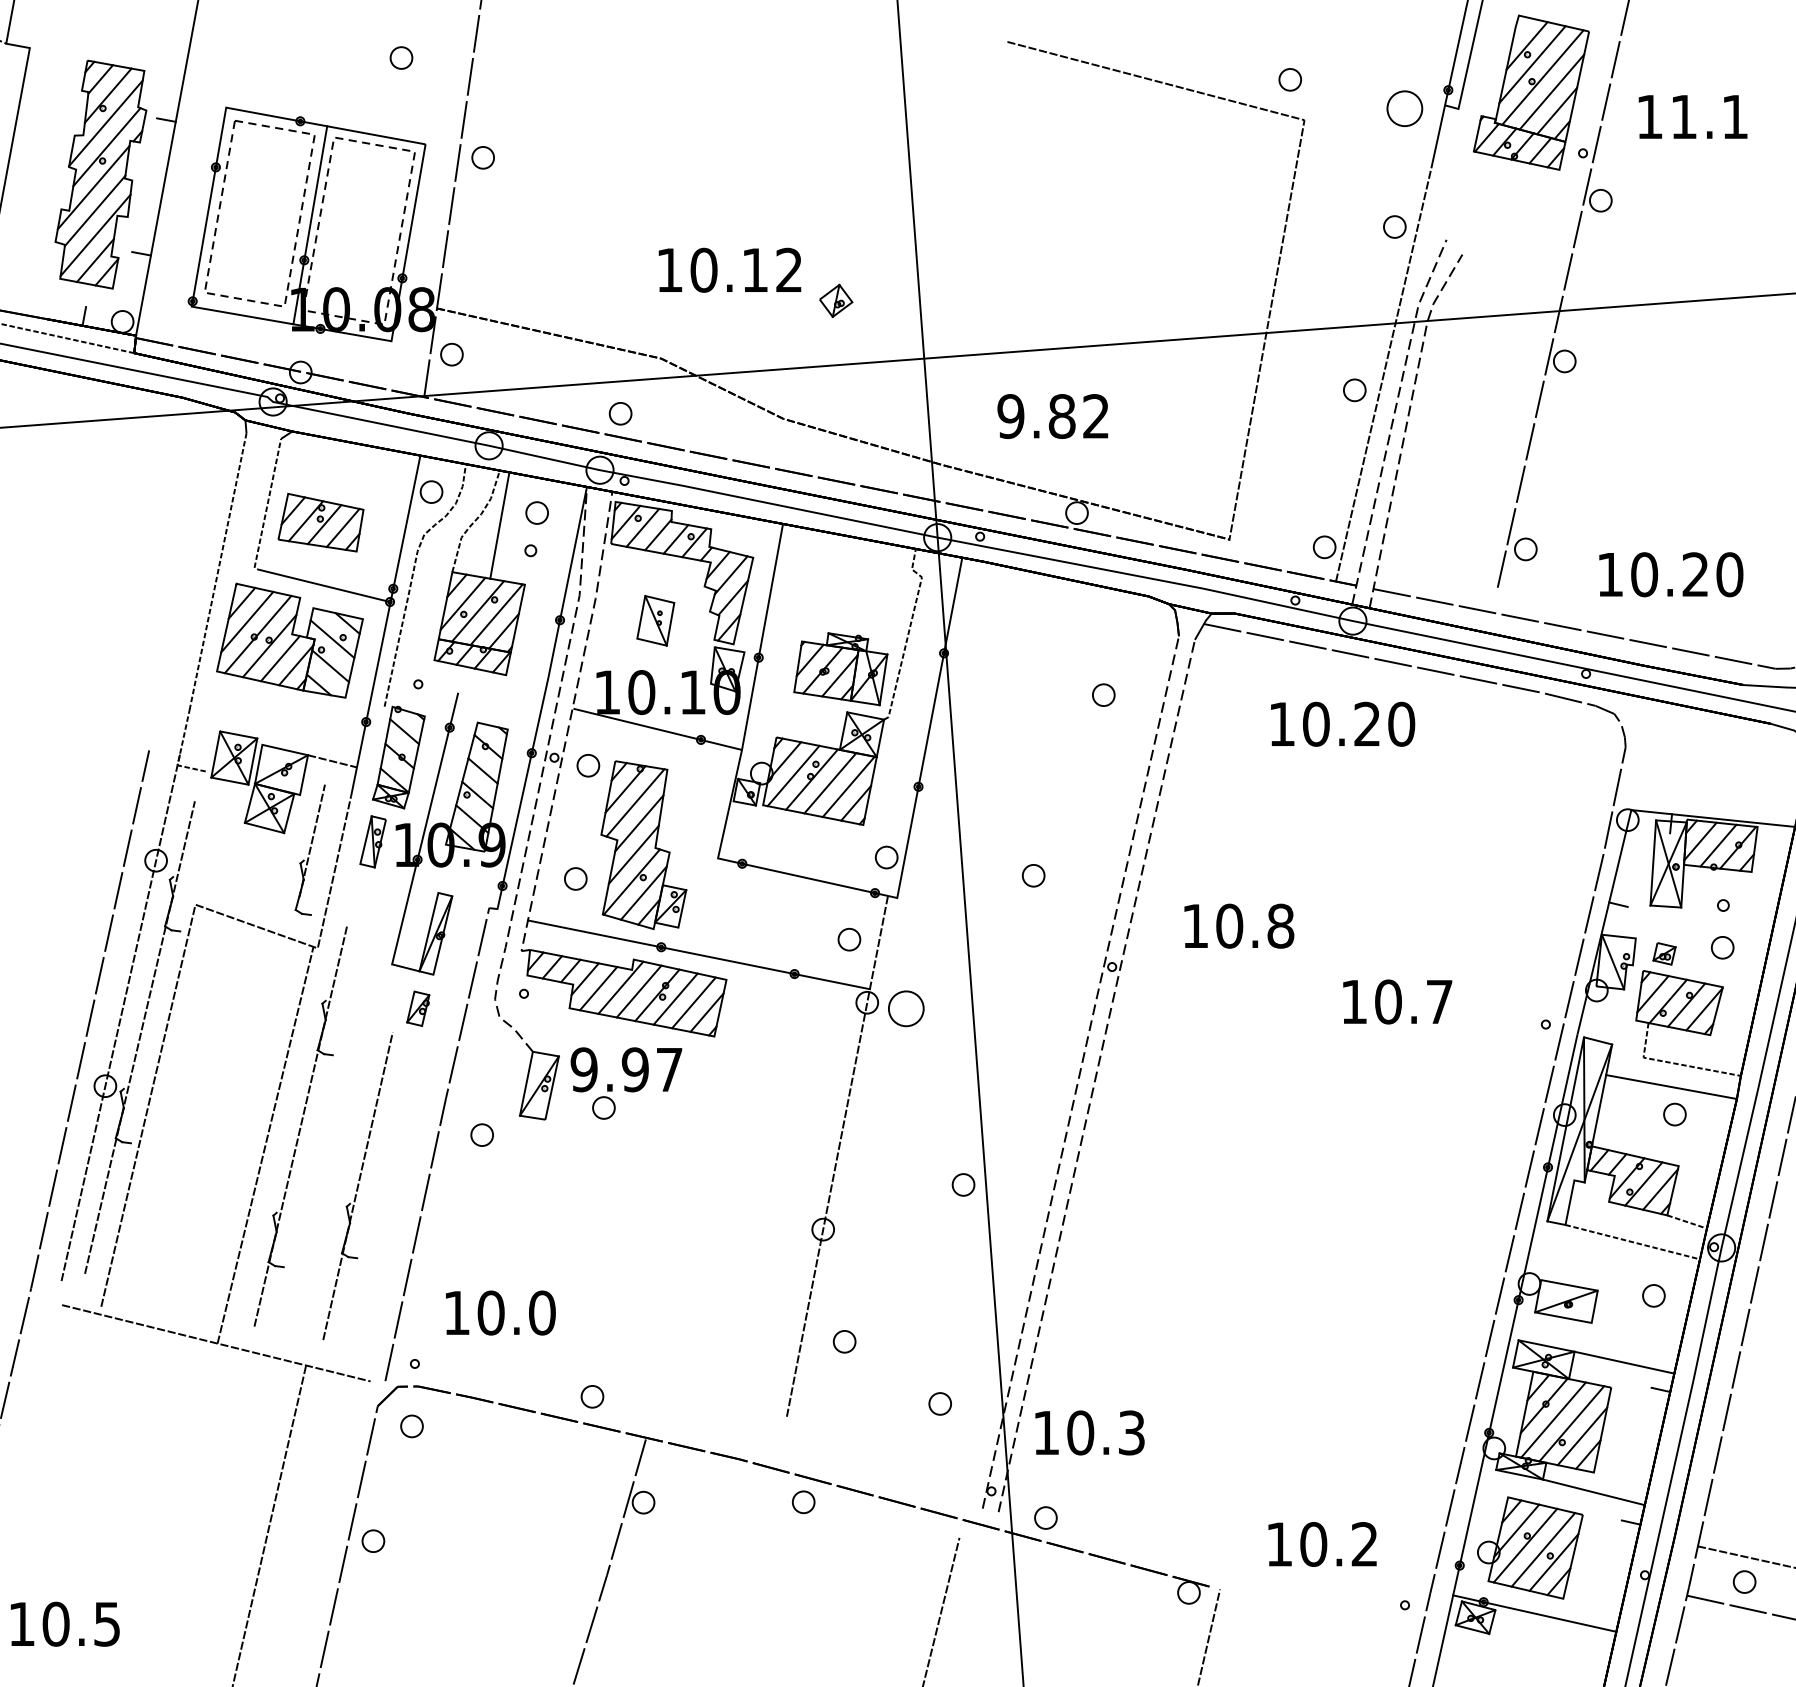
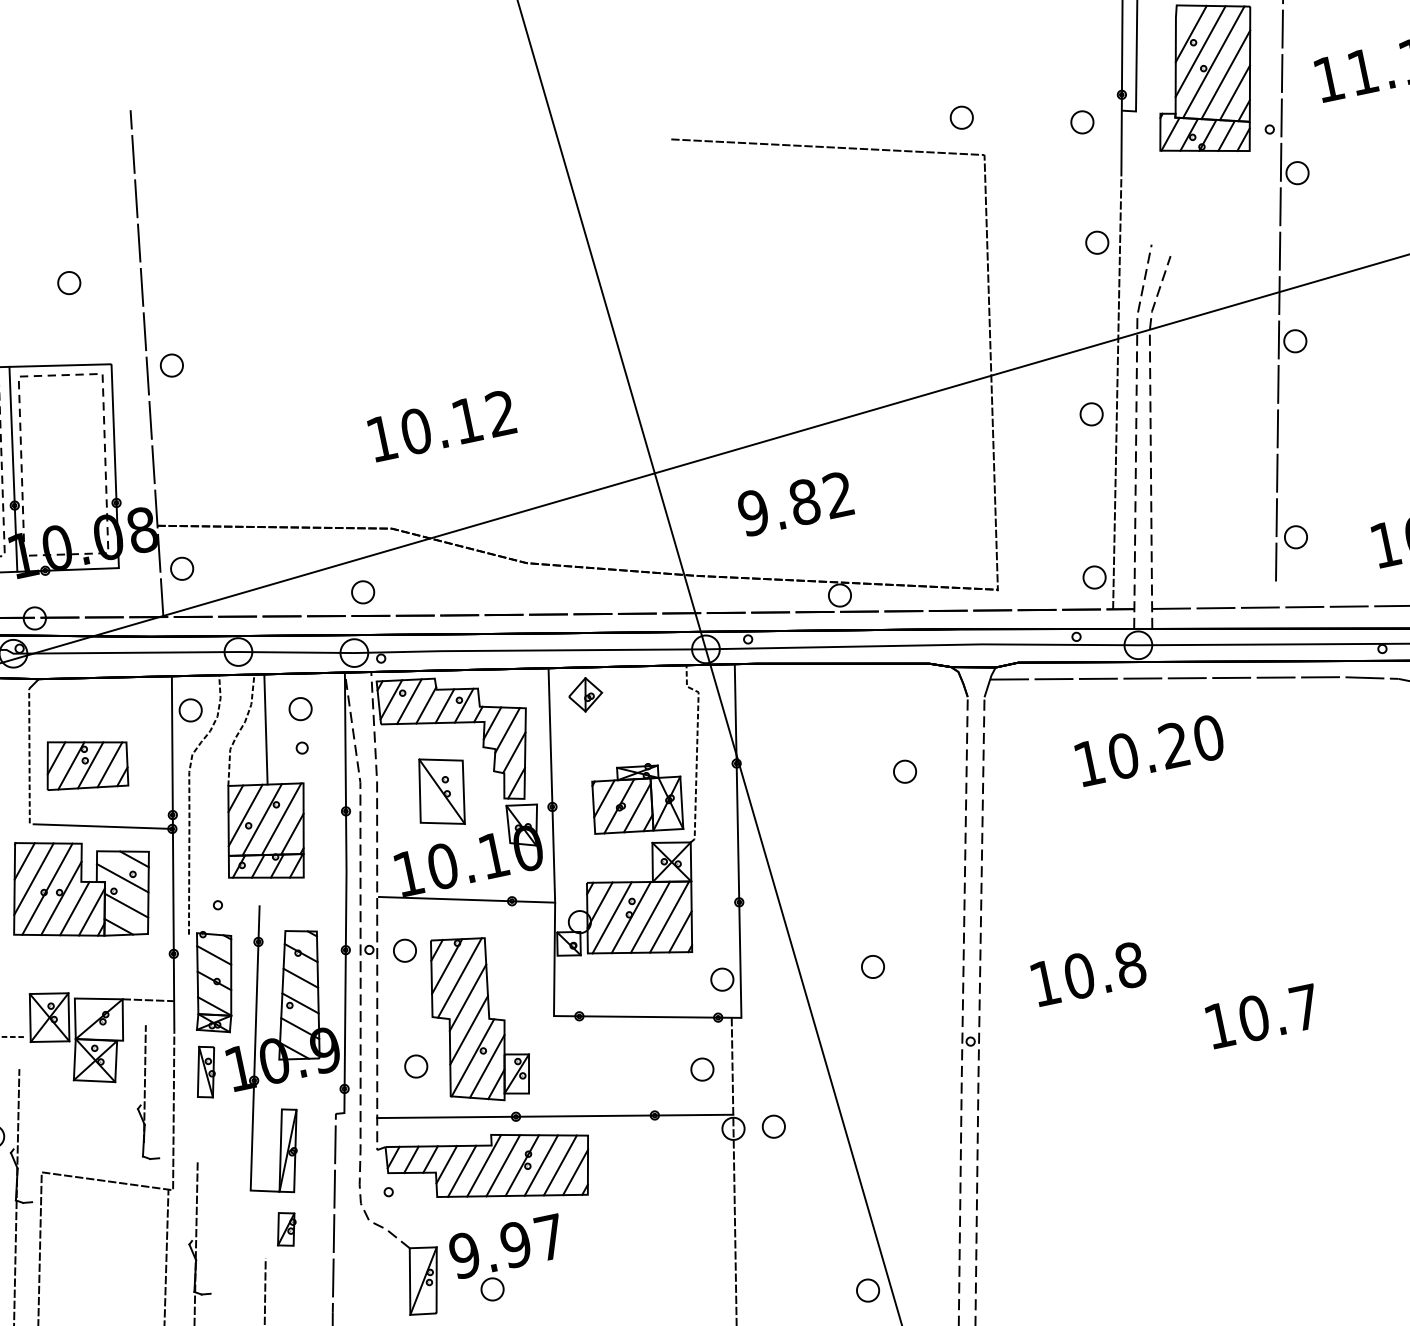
part: (1404, 108) -> (1081, 122), size x0.62
part: (836, 300) -> (585, 694), moved
part: (655, 620) -> (441, 791), size x1.43
part: (906, 1008) -> (773, 1126), size x0.62

